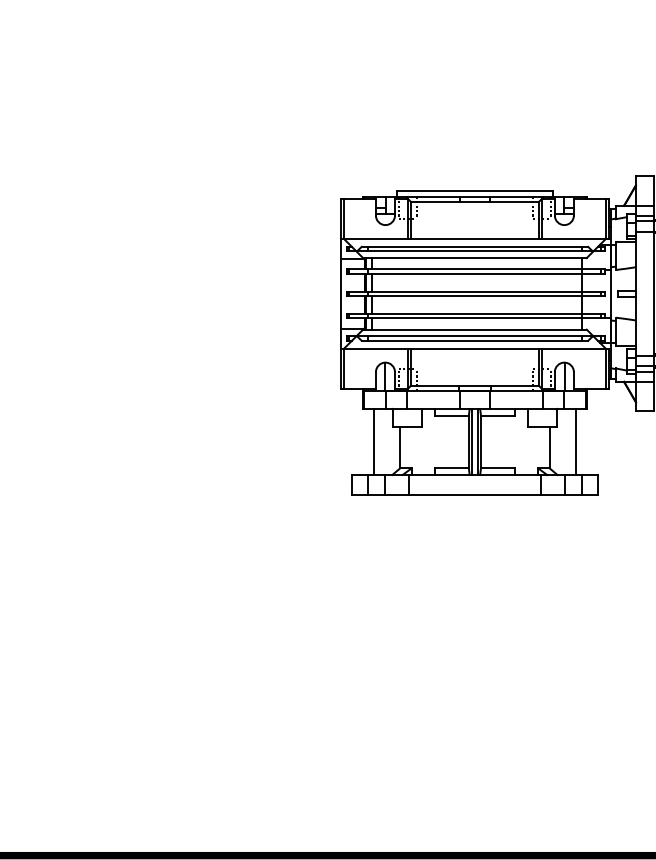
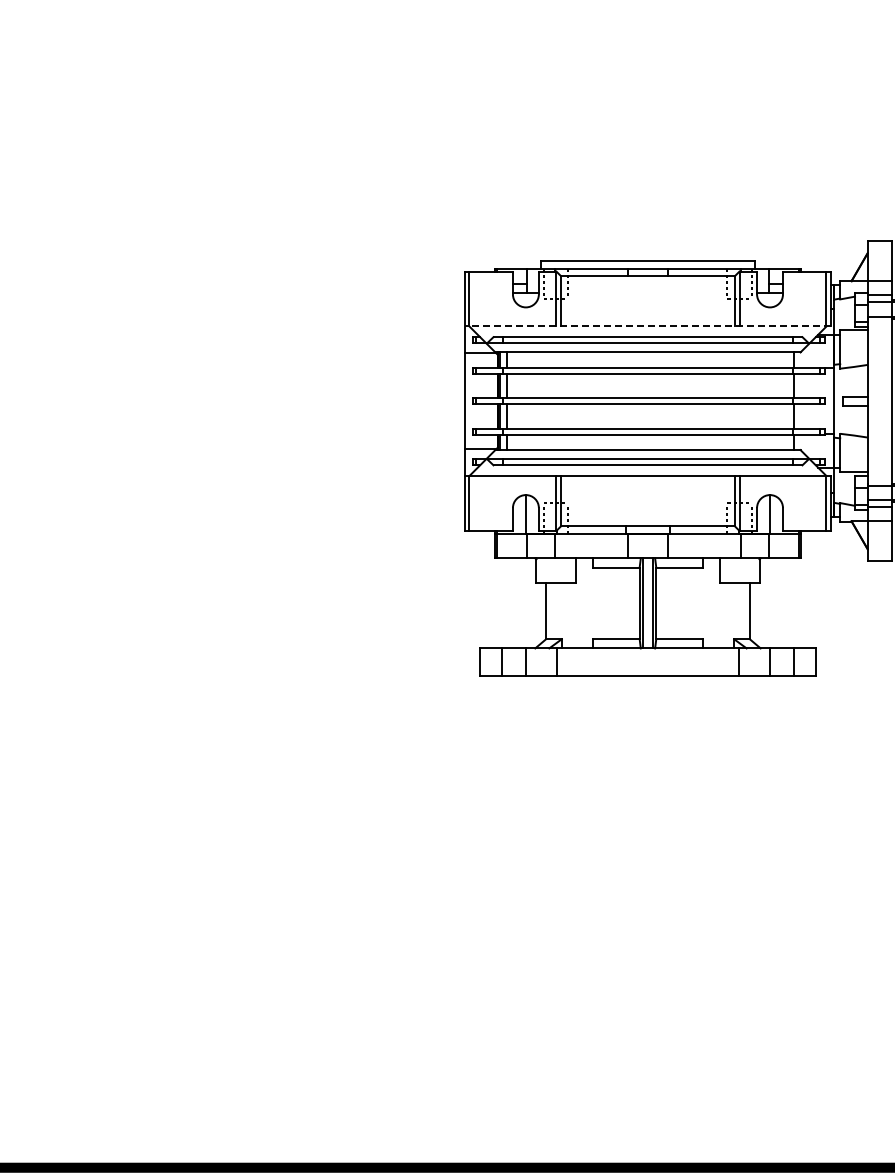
line: (474, 239) -> (647, 326), solid -> dashed
line: (374, 442) -> (510, 603), removed
line: (575, 442) -> (785, 603), removed

